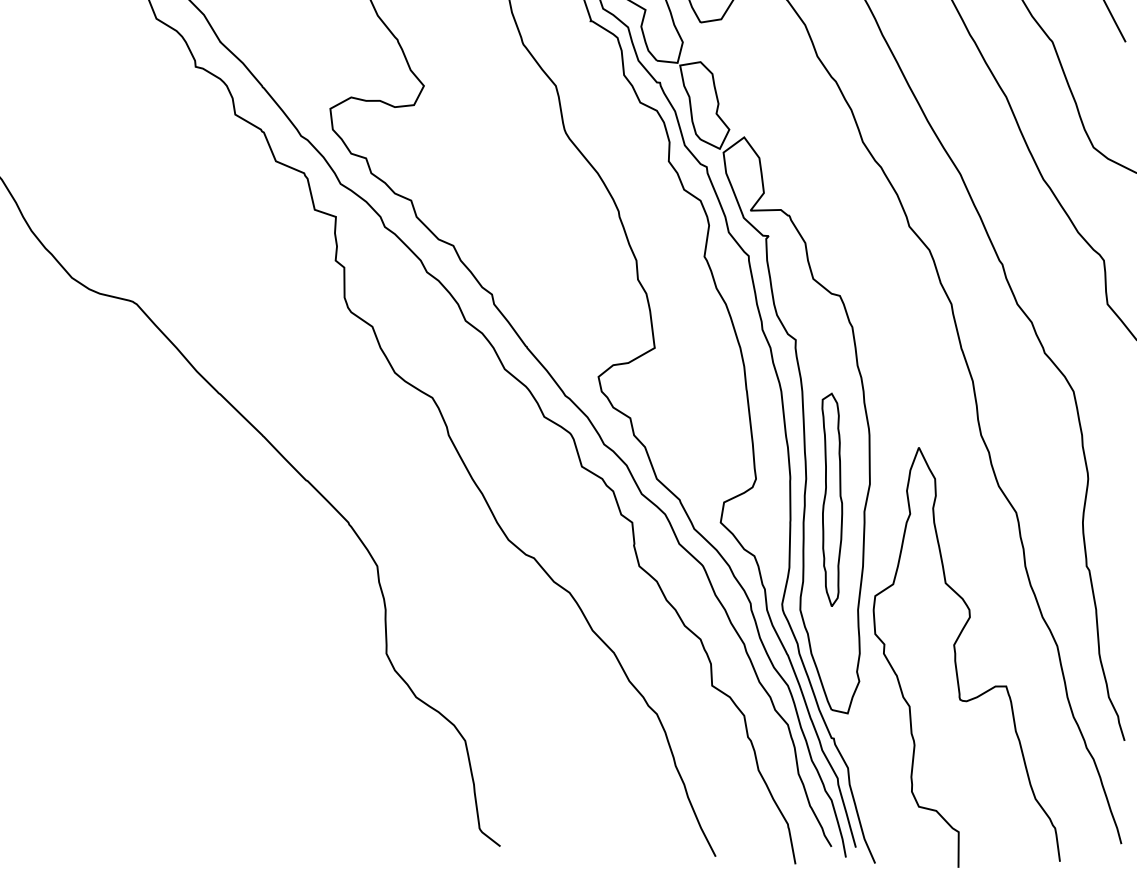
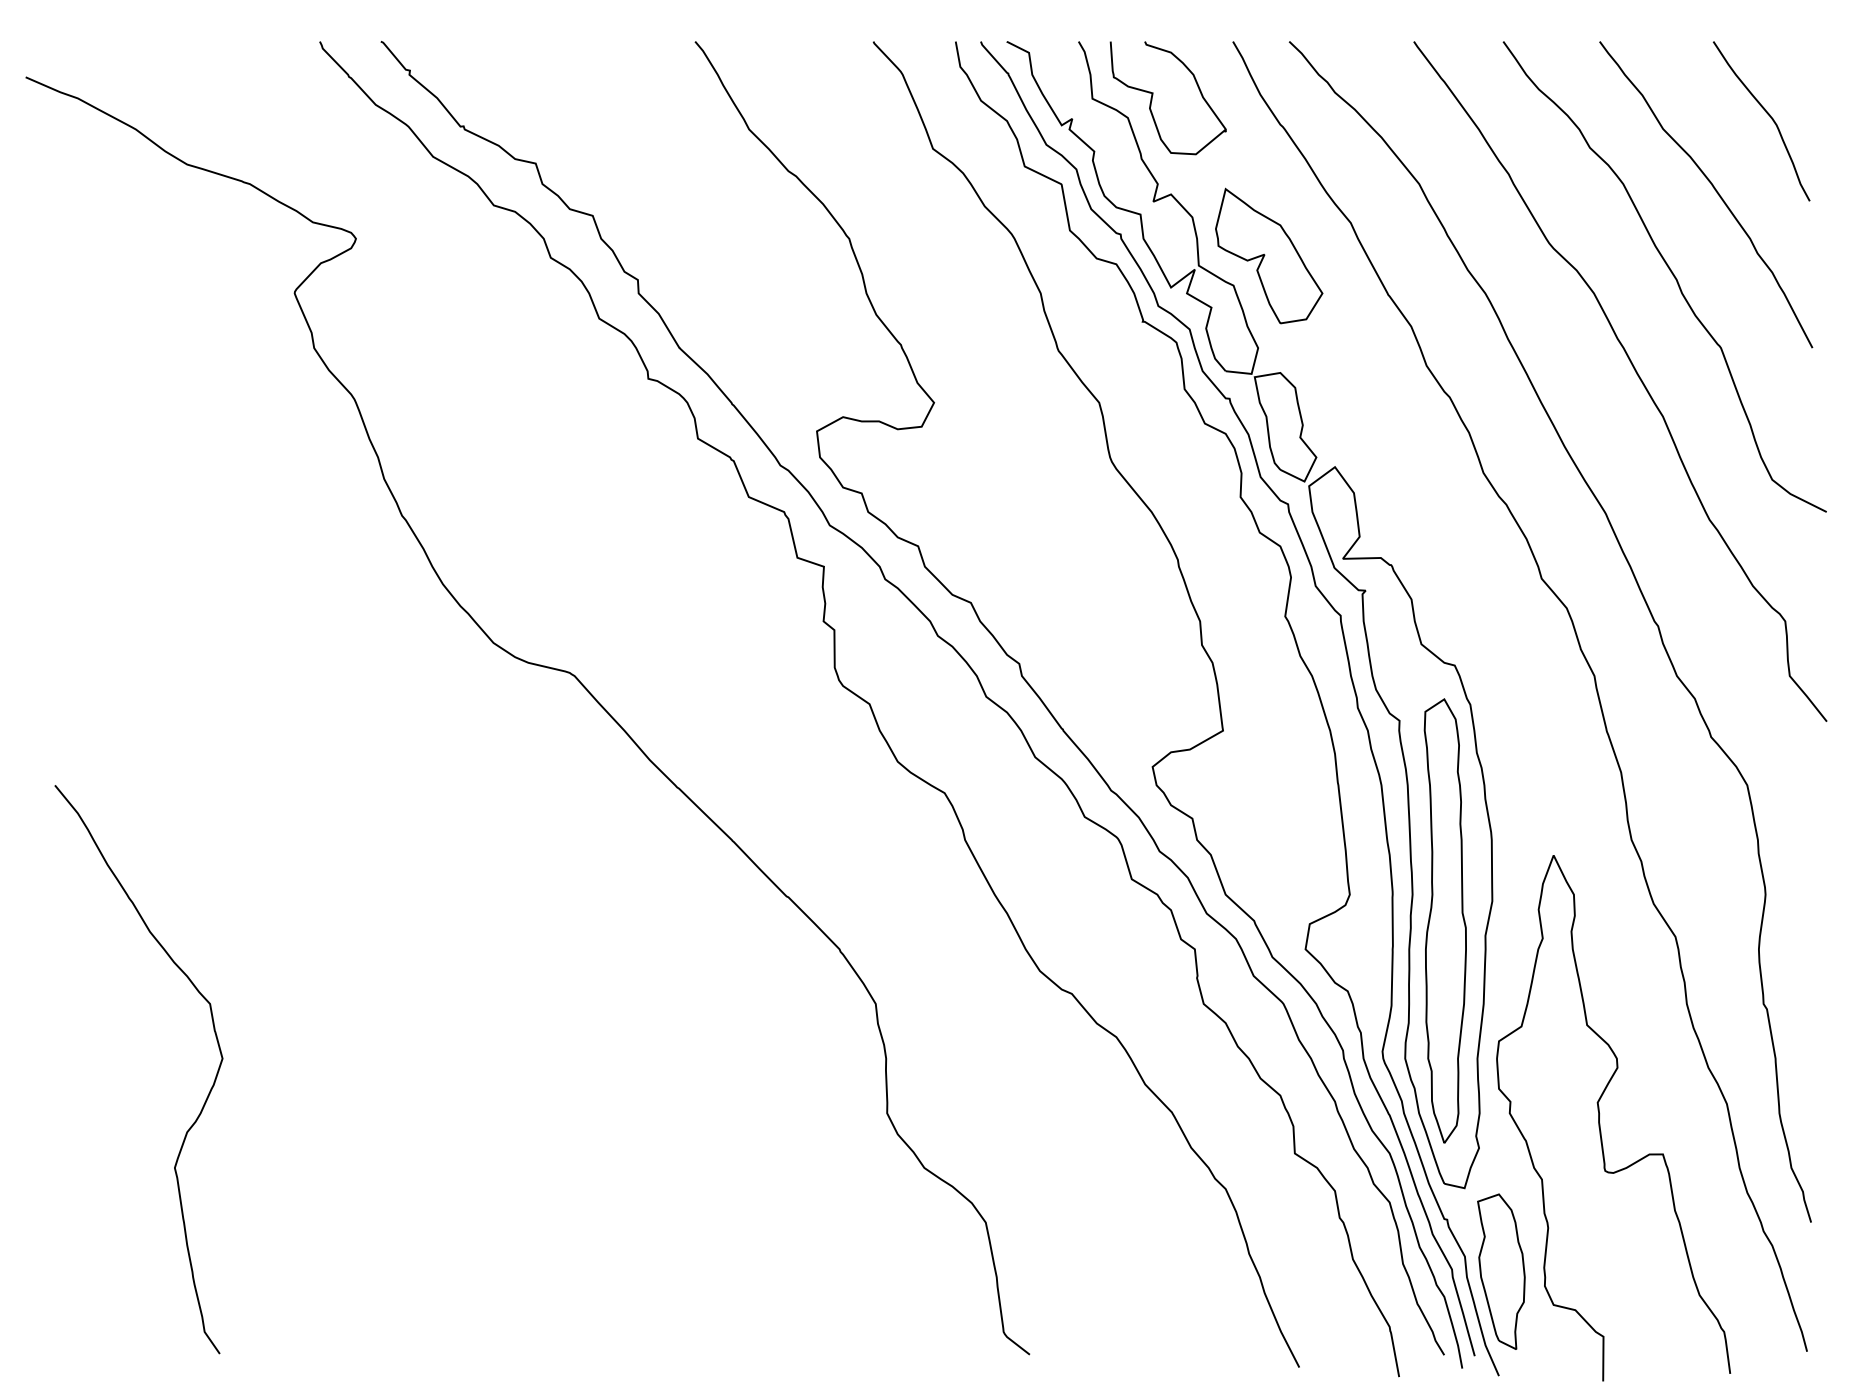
part: (831, 499) -> (1444, 920), size x1.67
part: (877, 779) -> (1501, 1271), added

